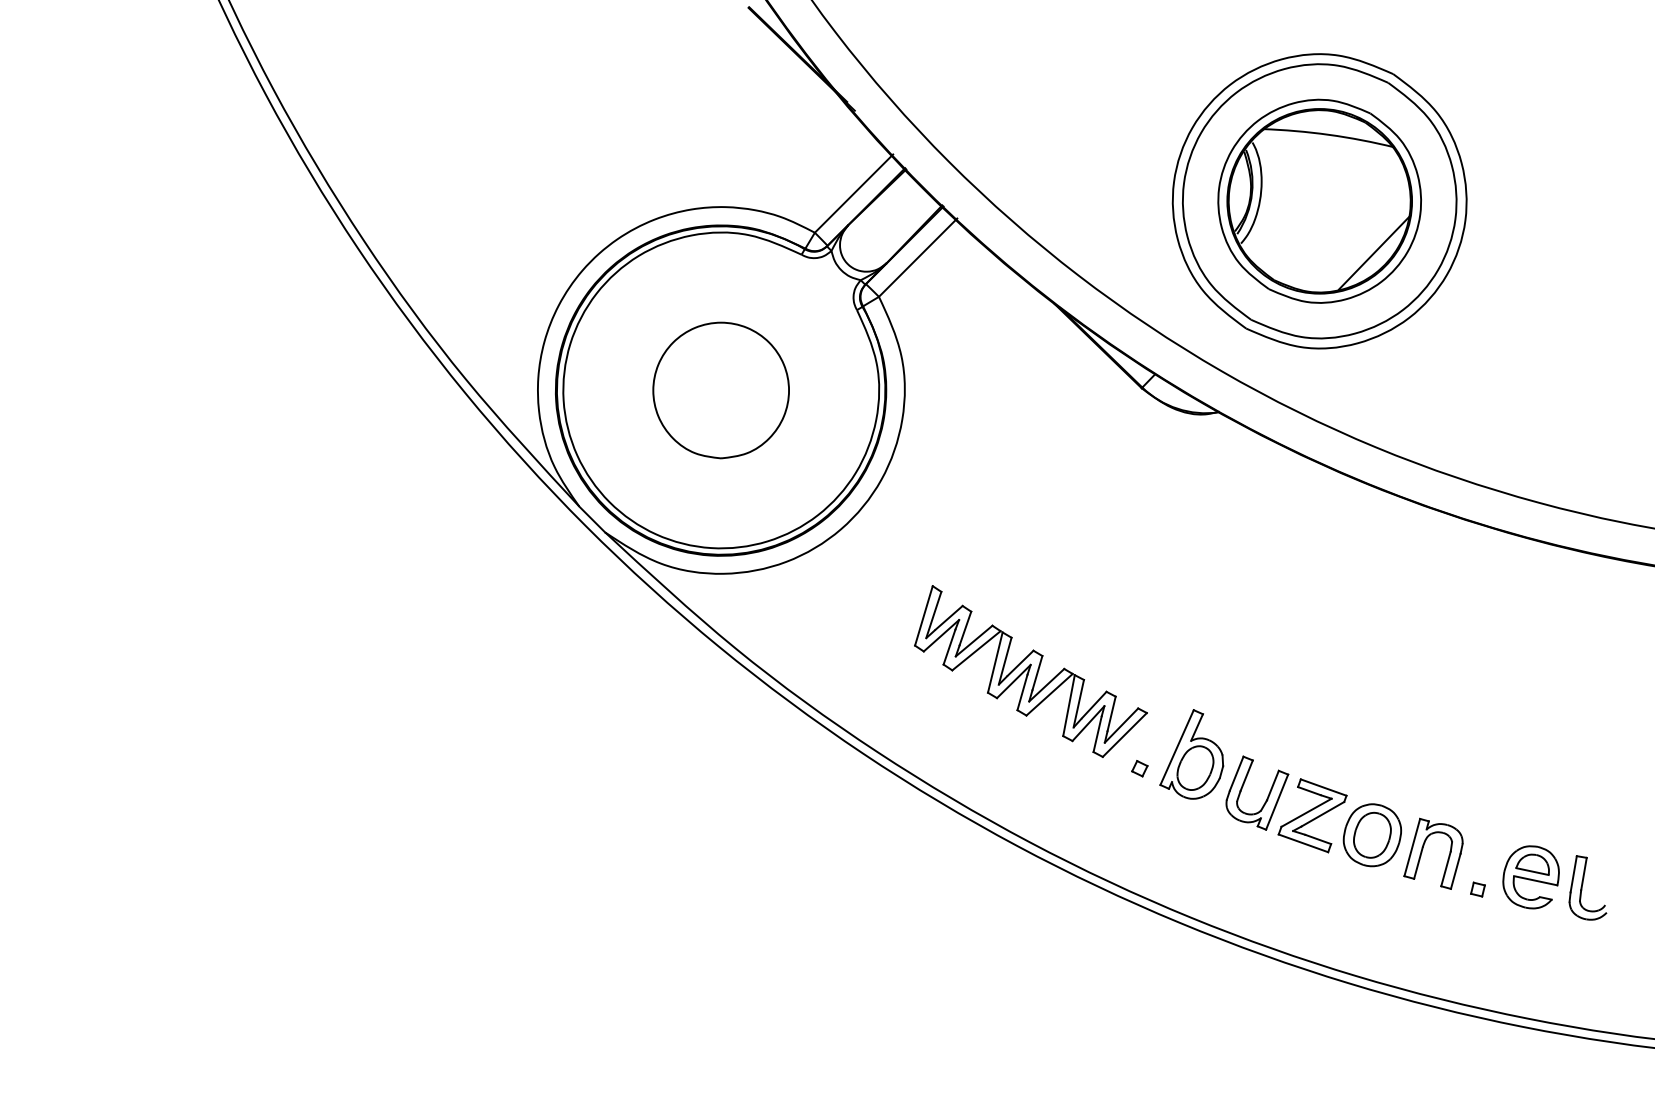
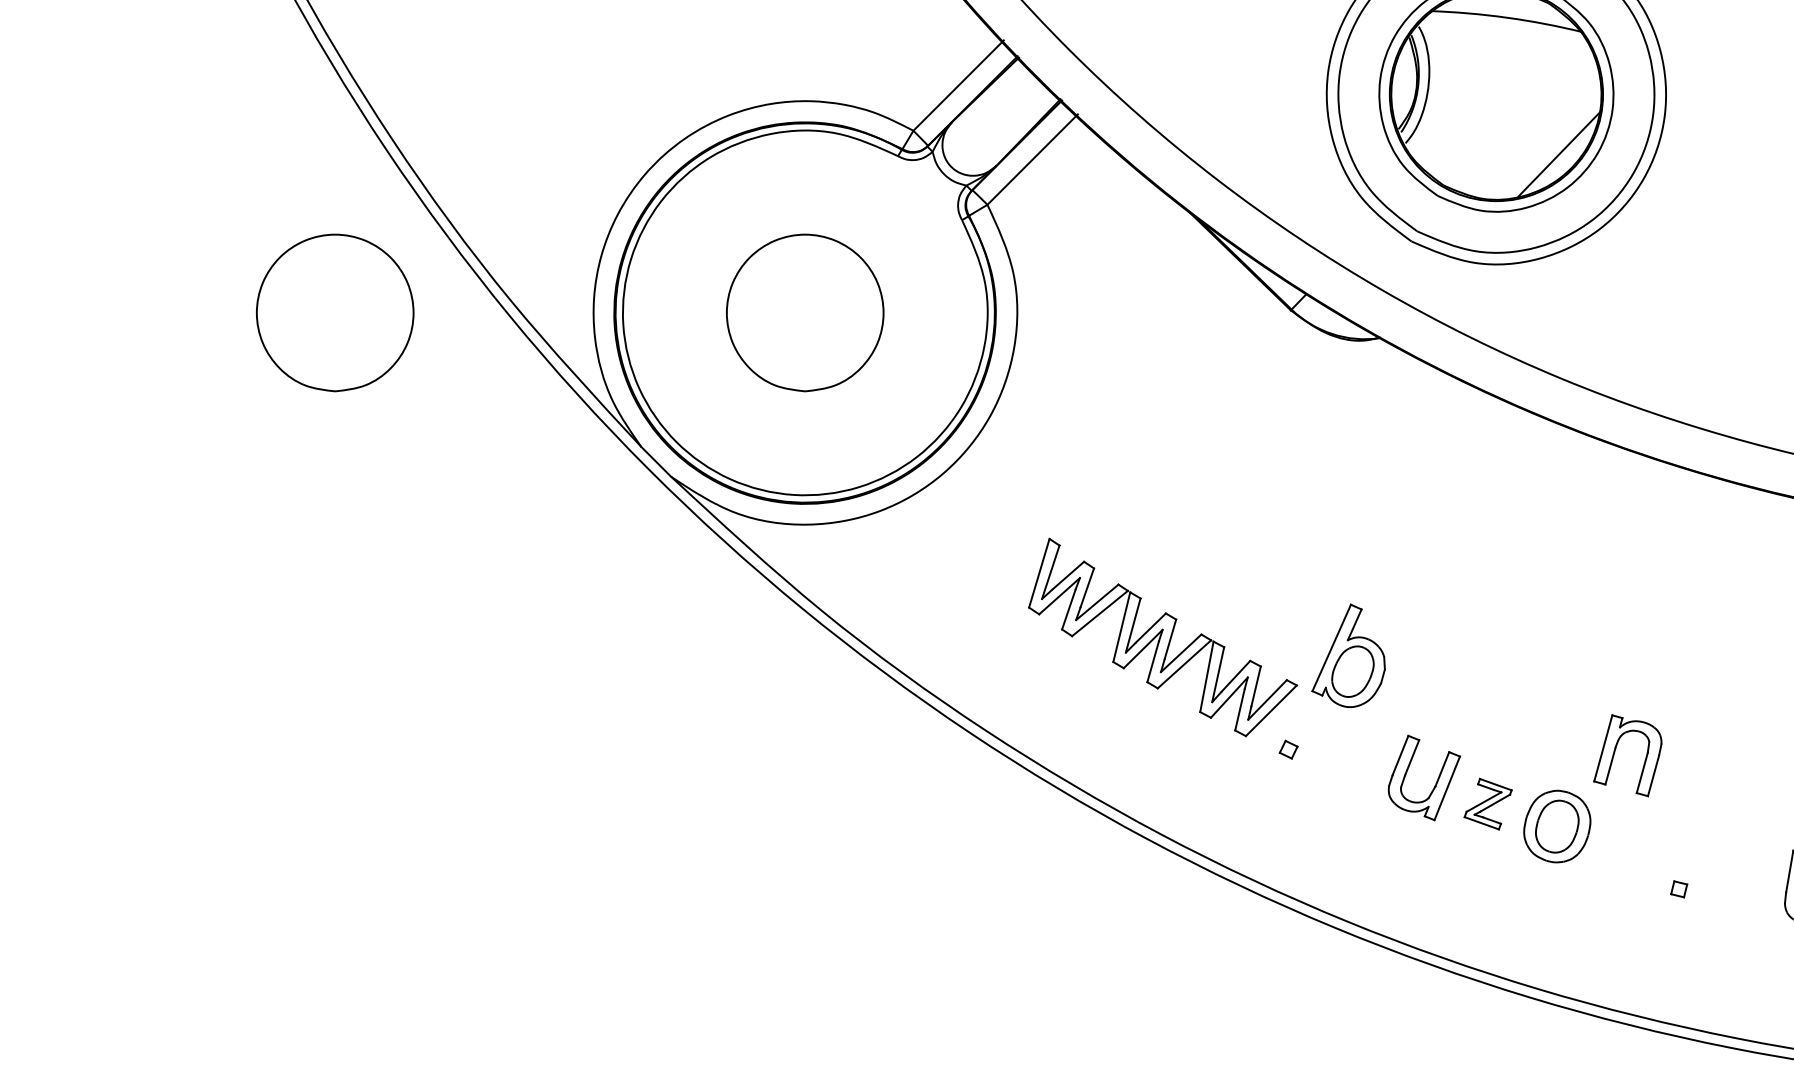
part: (313, 390) -> (334, 312), added
part: (1191, 754) -> (1348, 655), moved
part: (1312, 815) -> (1488, 803), size x0.6
part: (1423, 849) -> (1616, 750), moved
part: (1530, 877) -> (1739, 875), removed

